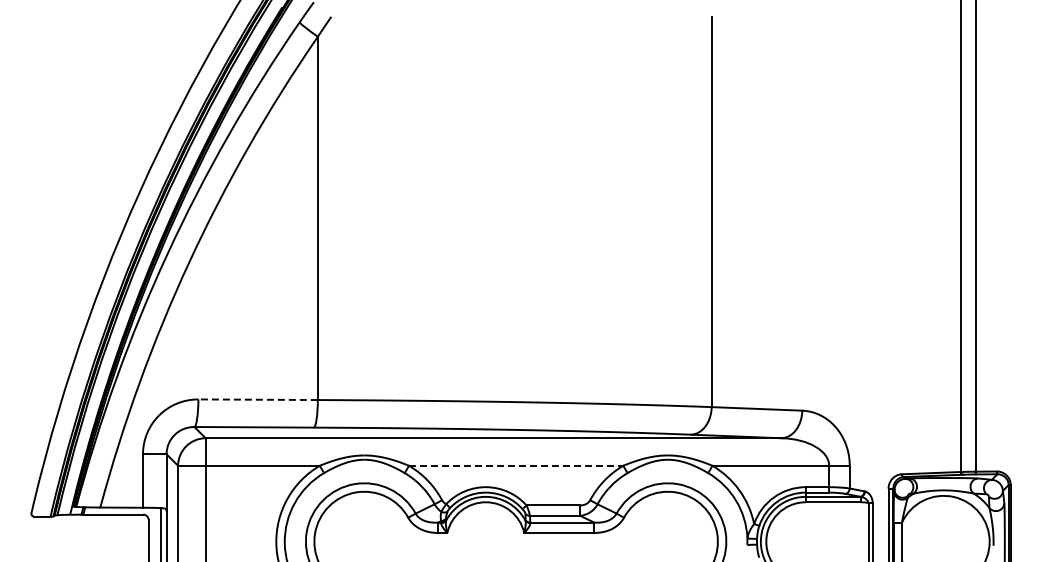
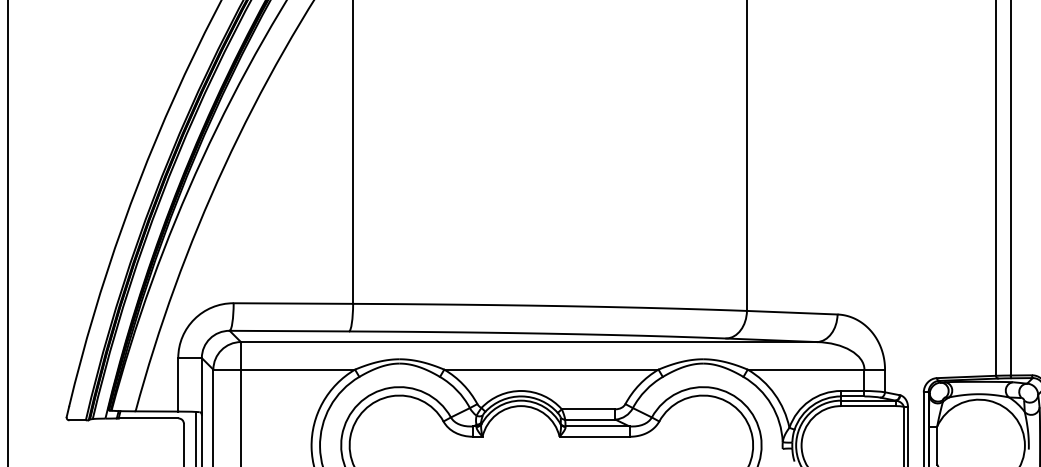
line: (258, 399) -> (293, 303), dashed -> solid
line: (516, 465) -> (551, 369), dashed -> solid

